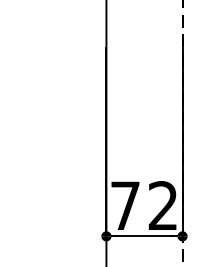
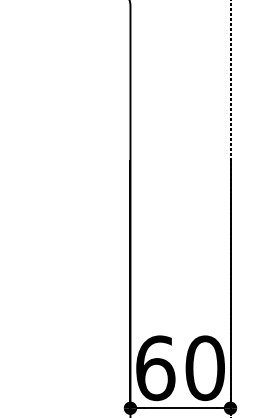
text: (144, 206) -> (180, 368), 72 -> 60

